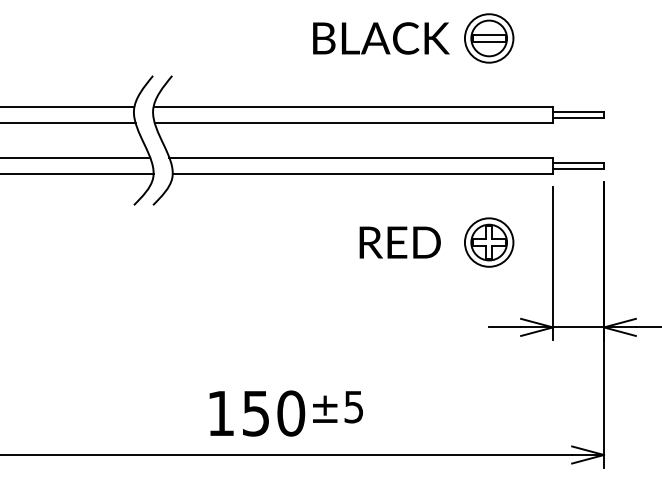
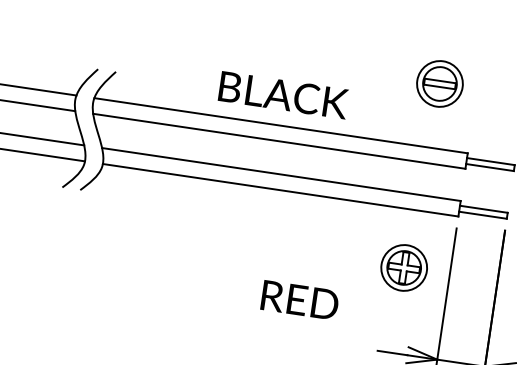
text: (381, 38) -> (283, 95), moved
part: (489, 38) -> (440, 84), moved
text: (399, 242) -> (299, 300), moved
part: (489, 242) -> (404, 267), moved

